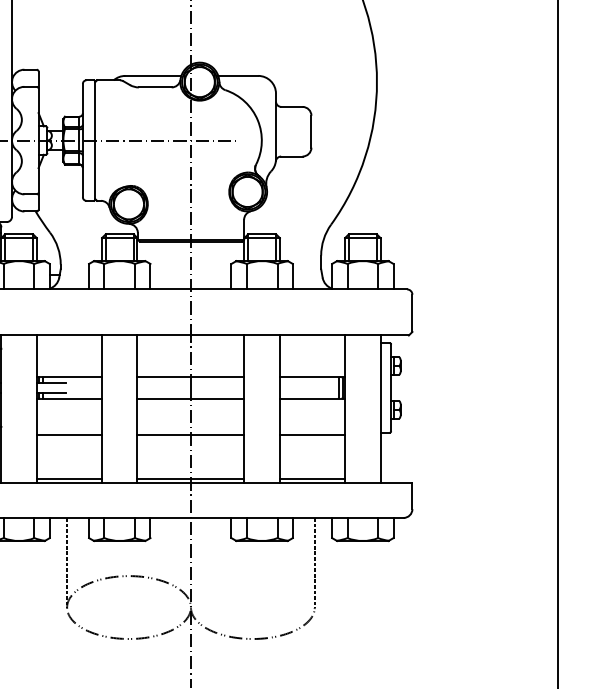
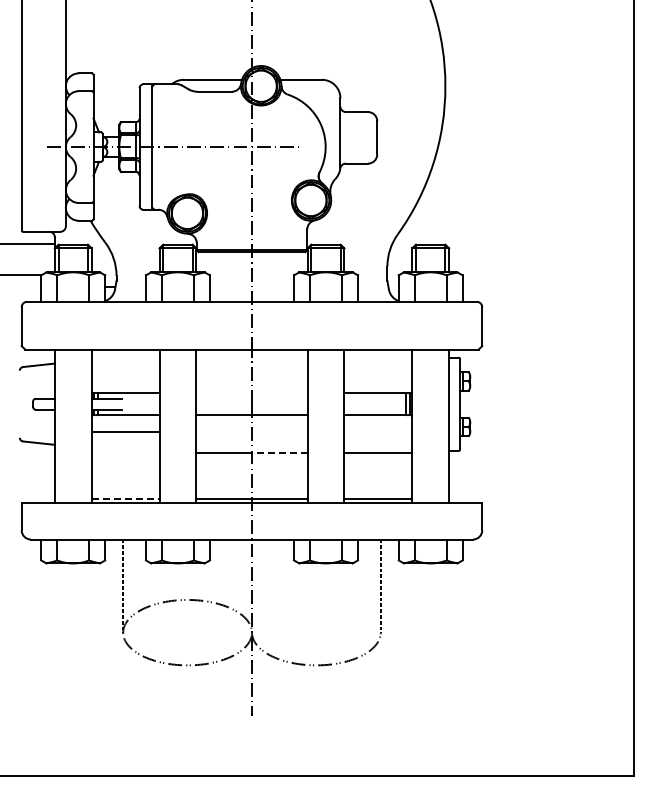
line: (190, 377) -> (251, 393), removed
line: (69, 434) -> (125, 431), moved
line: (217, 434) -> (279, 452), solid -> dashed
line: (69, 478) -> (125, 498), solid -> dashed

